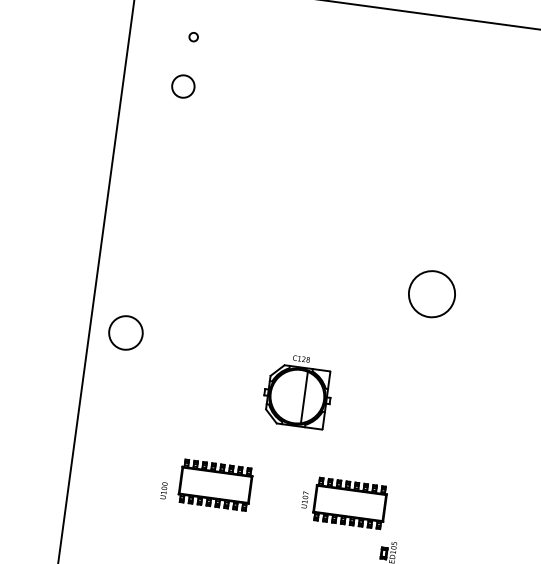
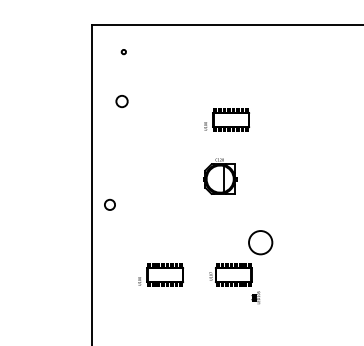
circle: (182, 86) -> (121, 101), moved
part: (376, 196) -> (226, 119), added
circle: (431, 293) -> (260, 242), moved
circle: (125, 332) -> (109, 204), size x0.6
part: (298, 391) -> (220, 176), moved

